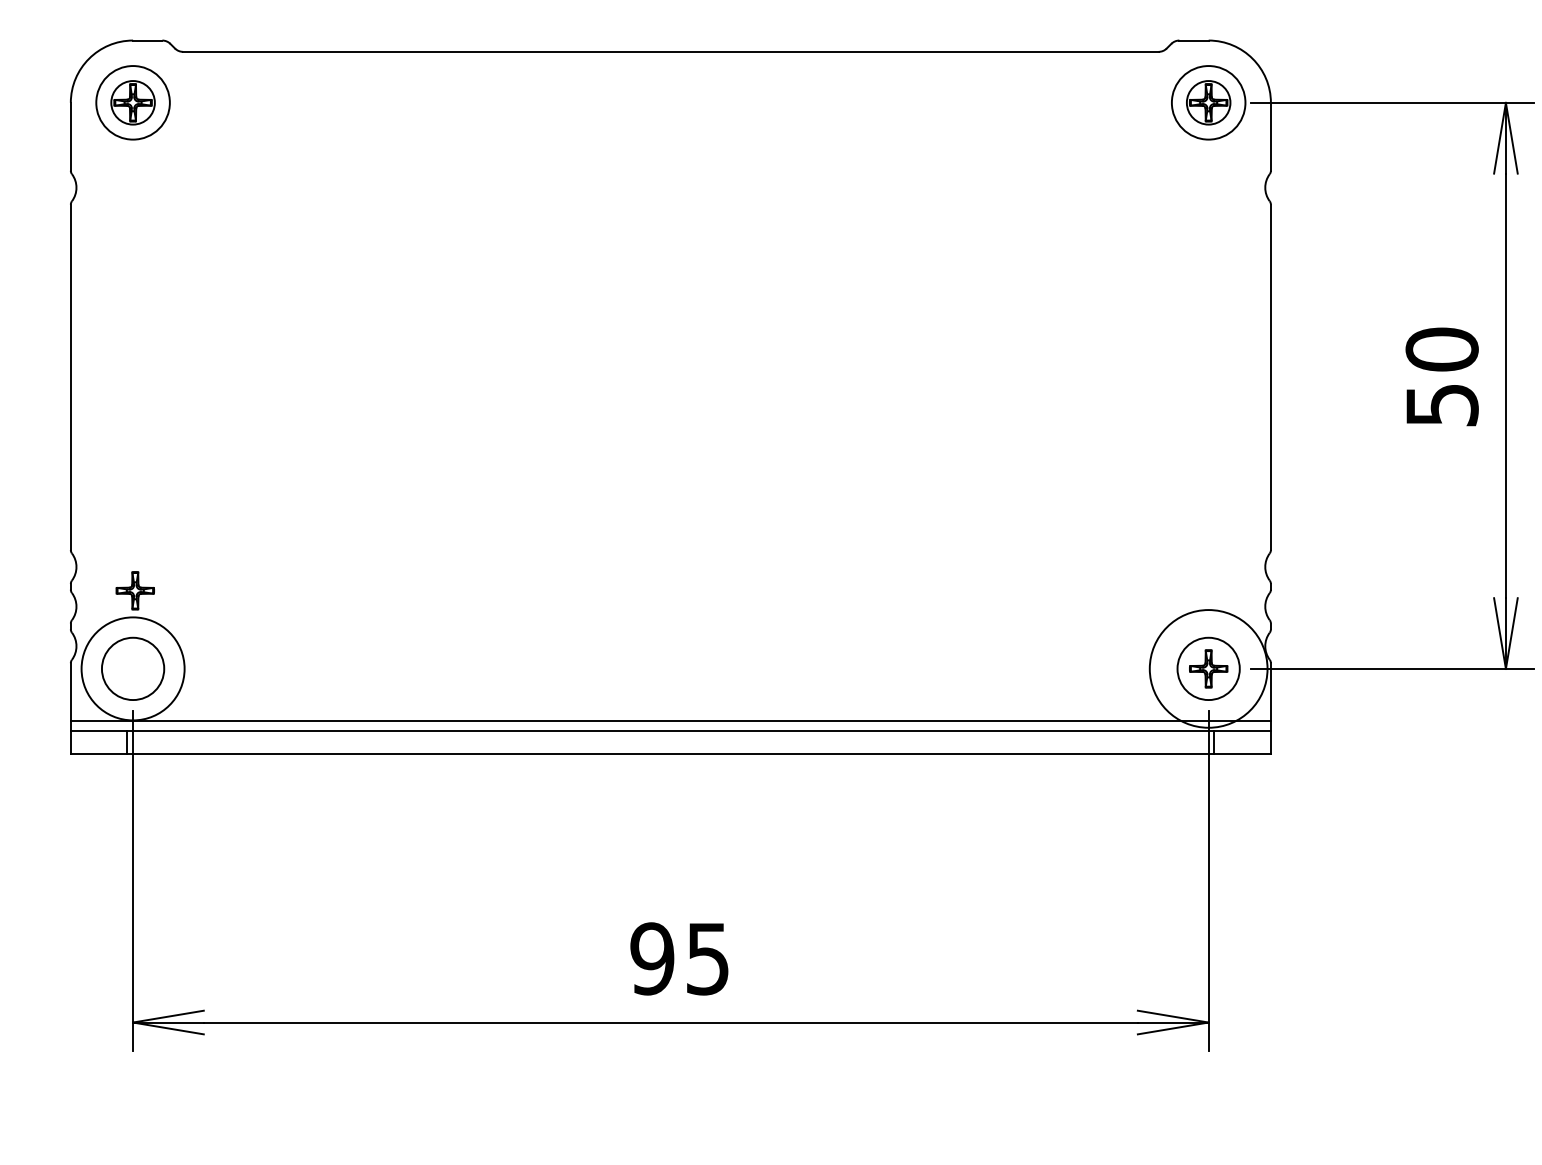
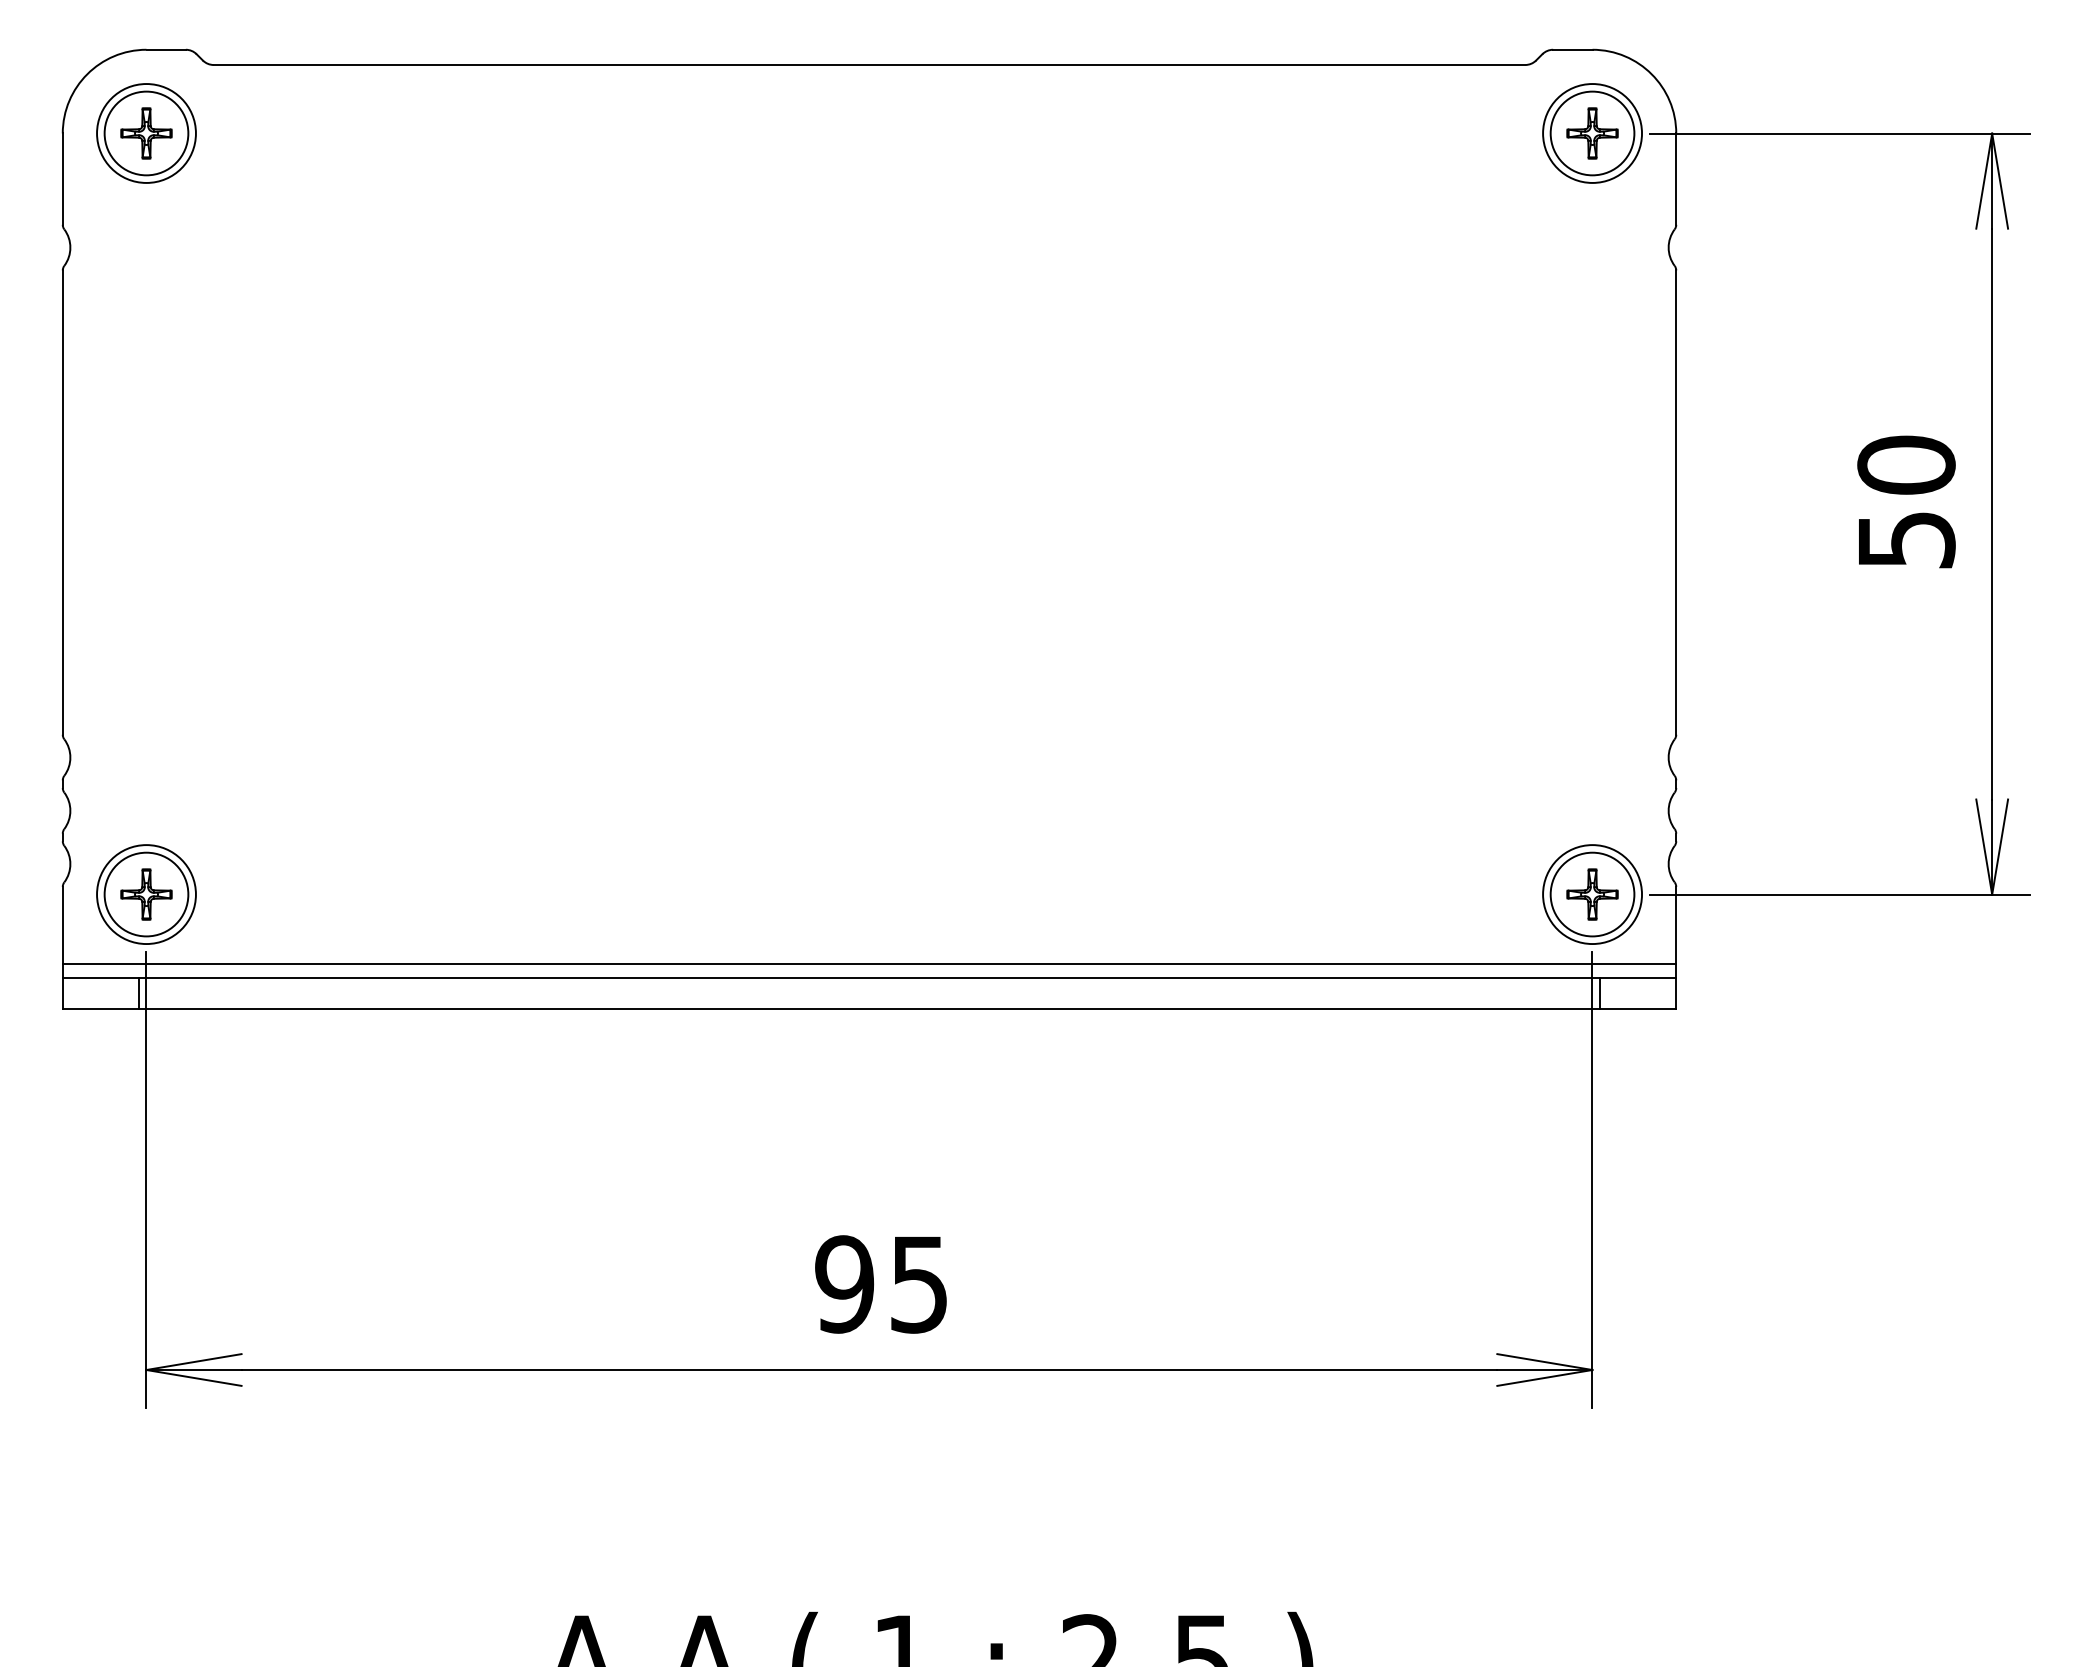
circle: (133, 102) -> (146, 133), size x1.43
circle: (1208, 102) -> (1592, 133), size x1.43
part: (135, 590) -> (146, 894), moved
circle: (133, 668) -> (146, 894), size x0.71
circle: (1208, 668) -> (1592, 894), size x0.62

